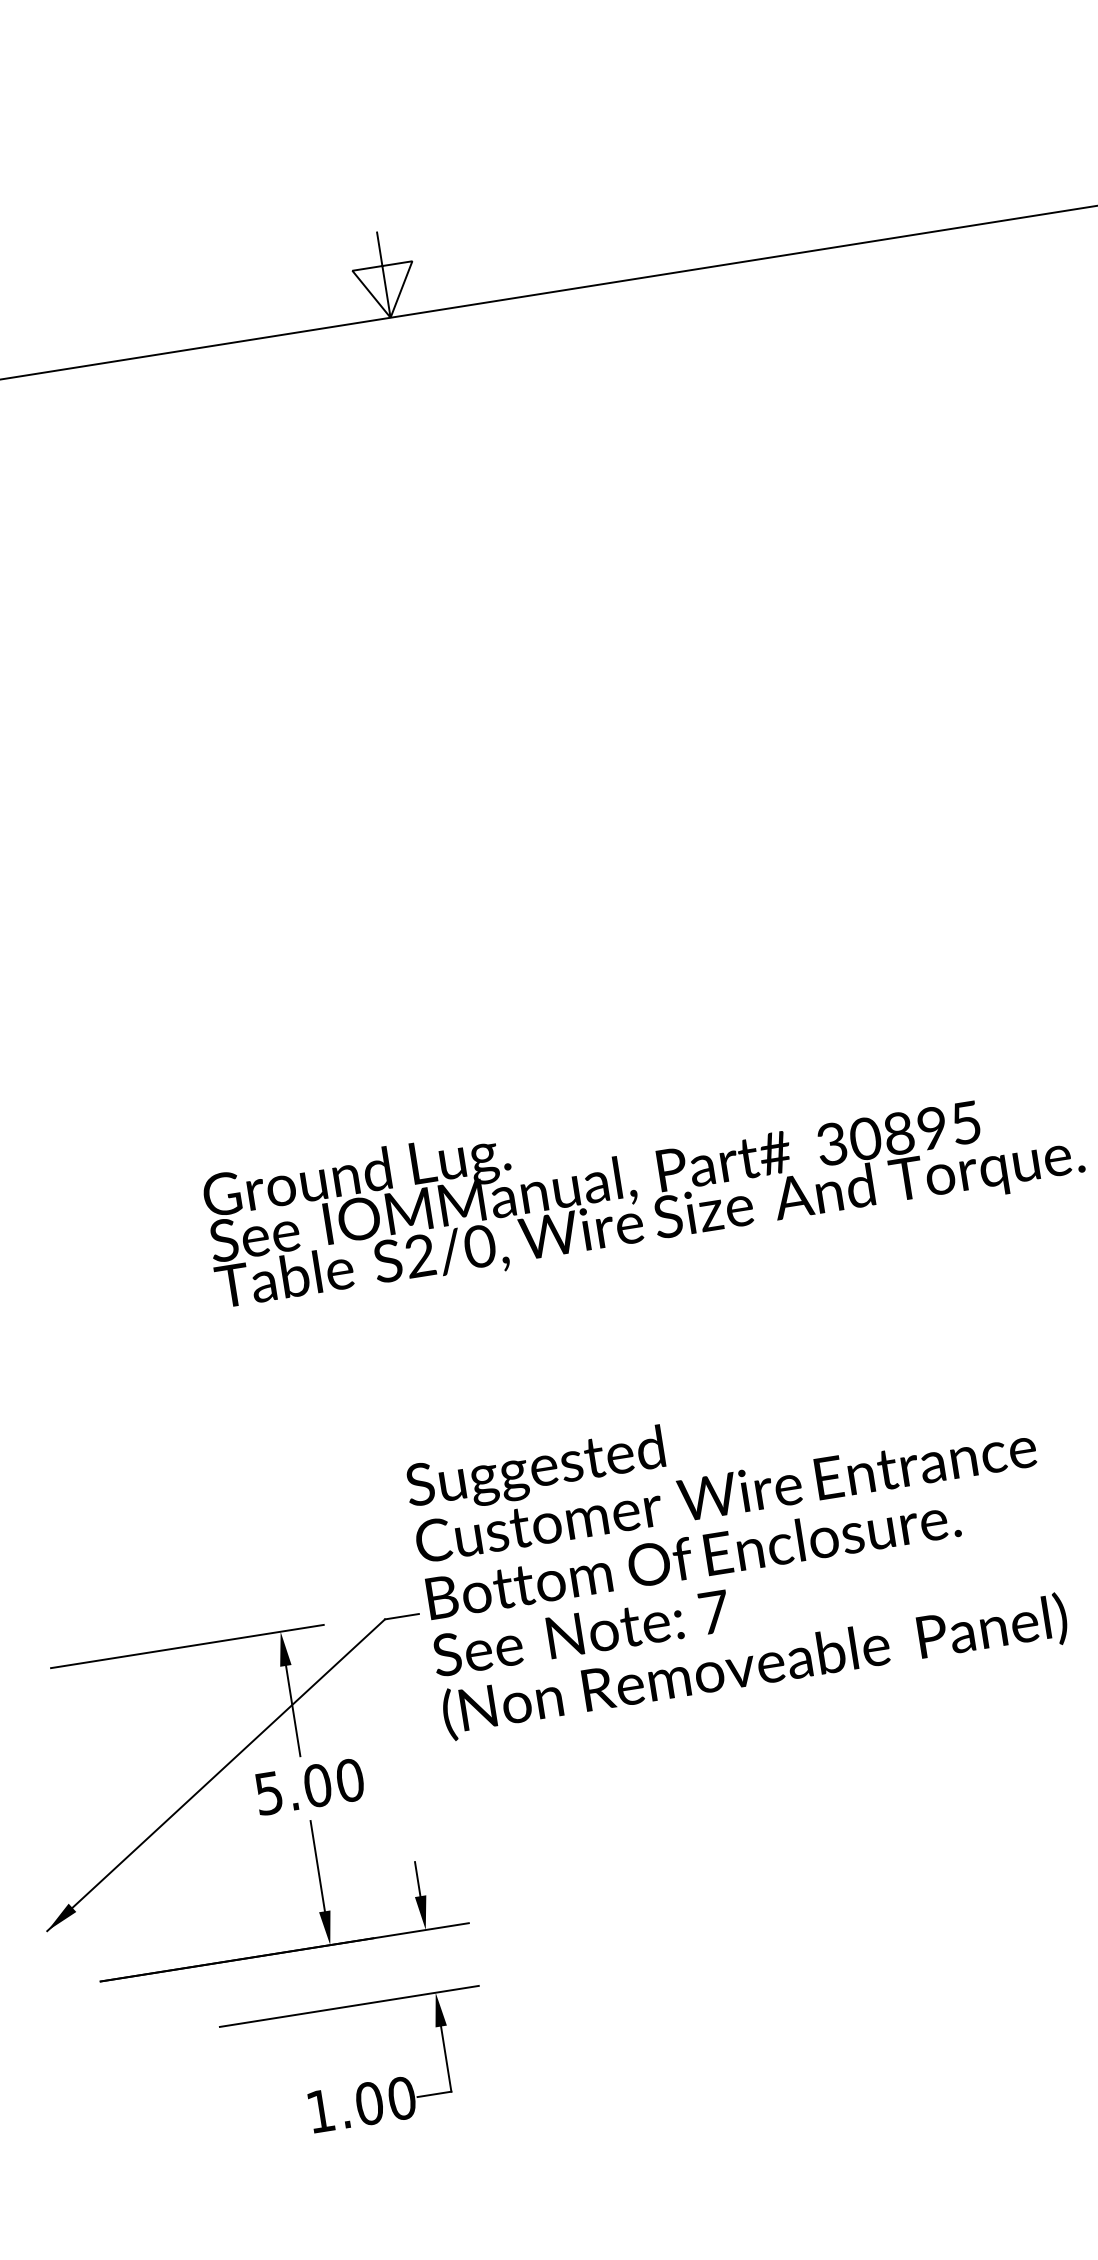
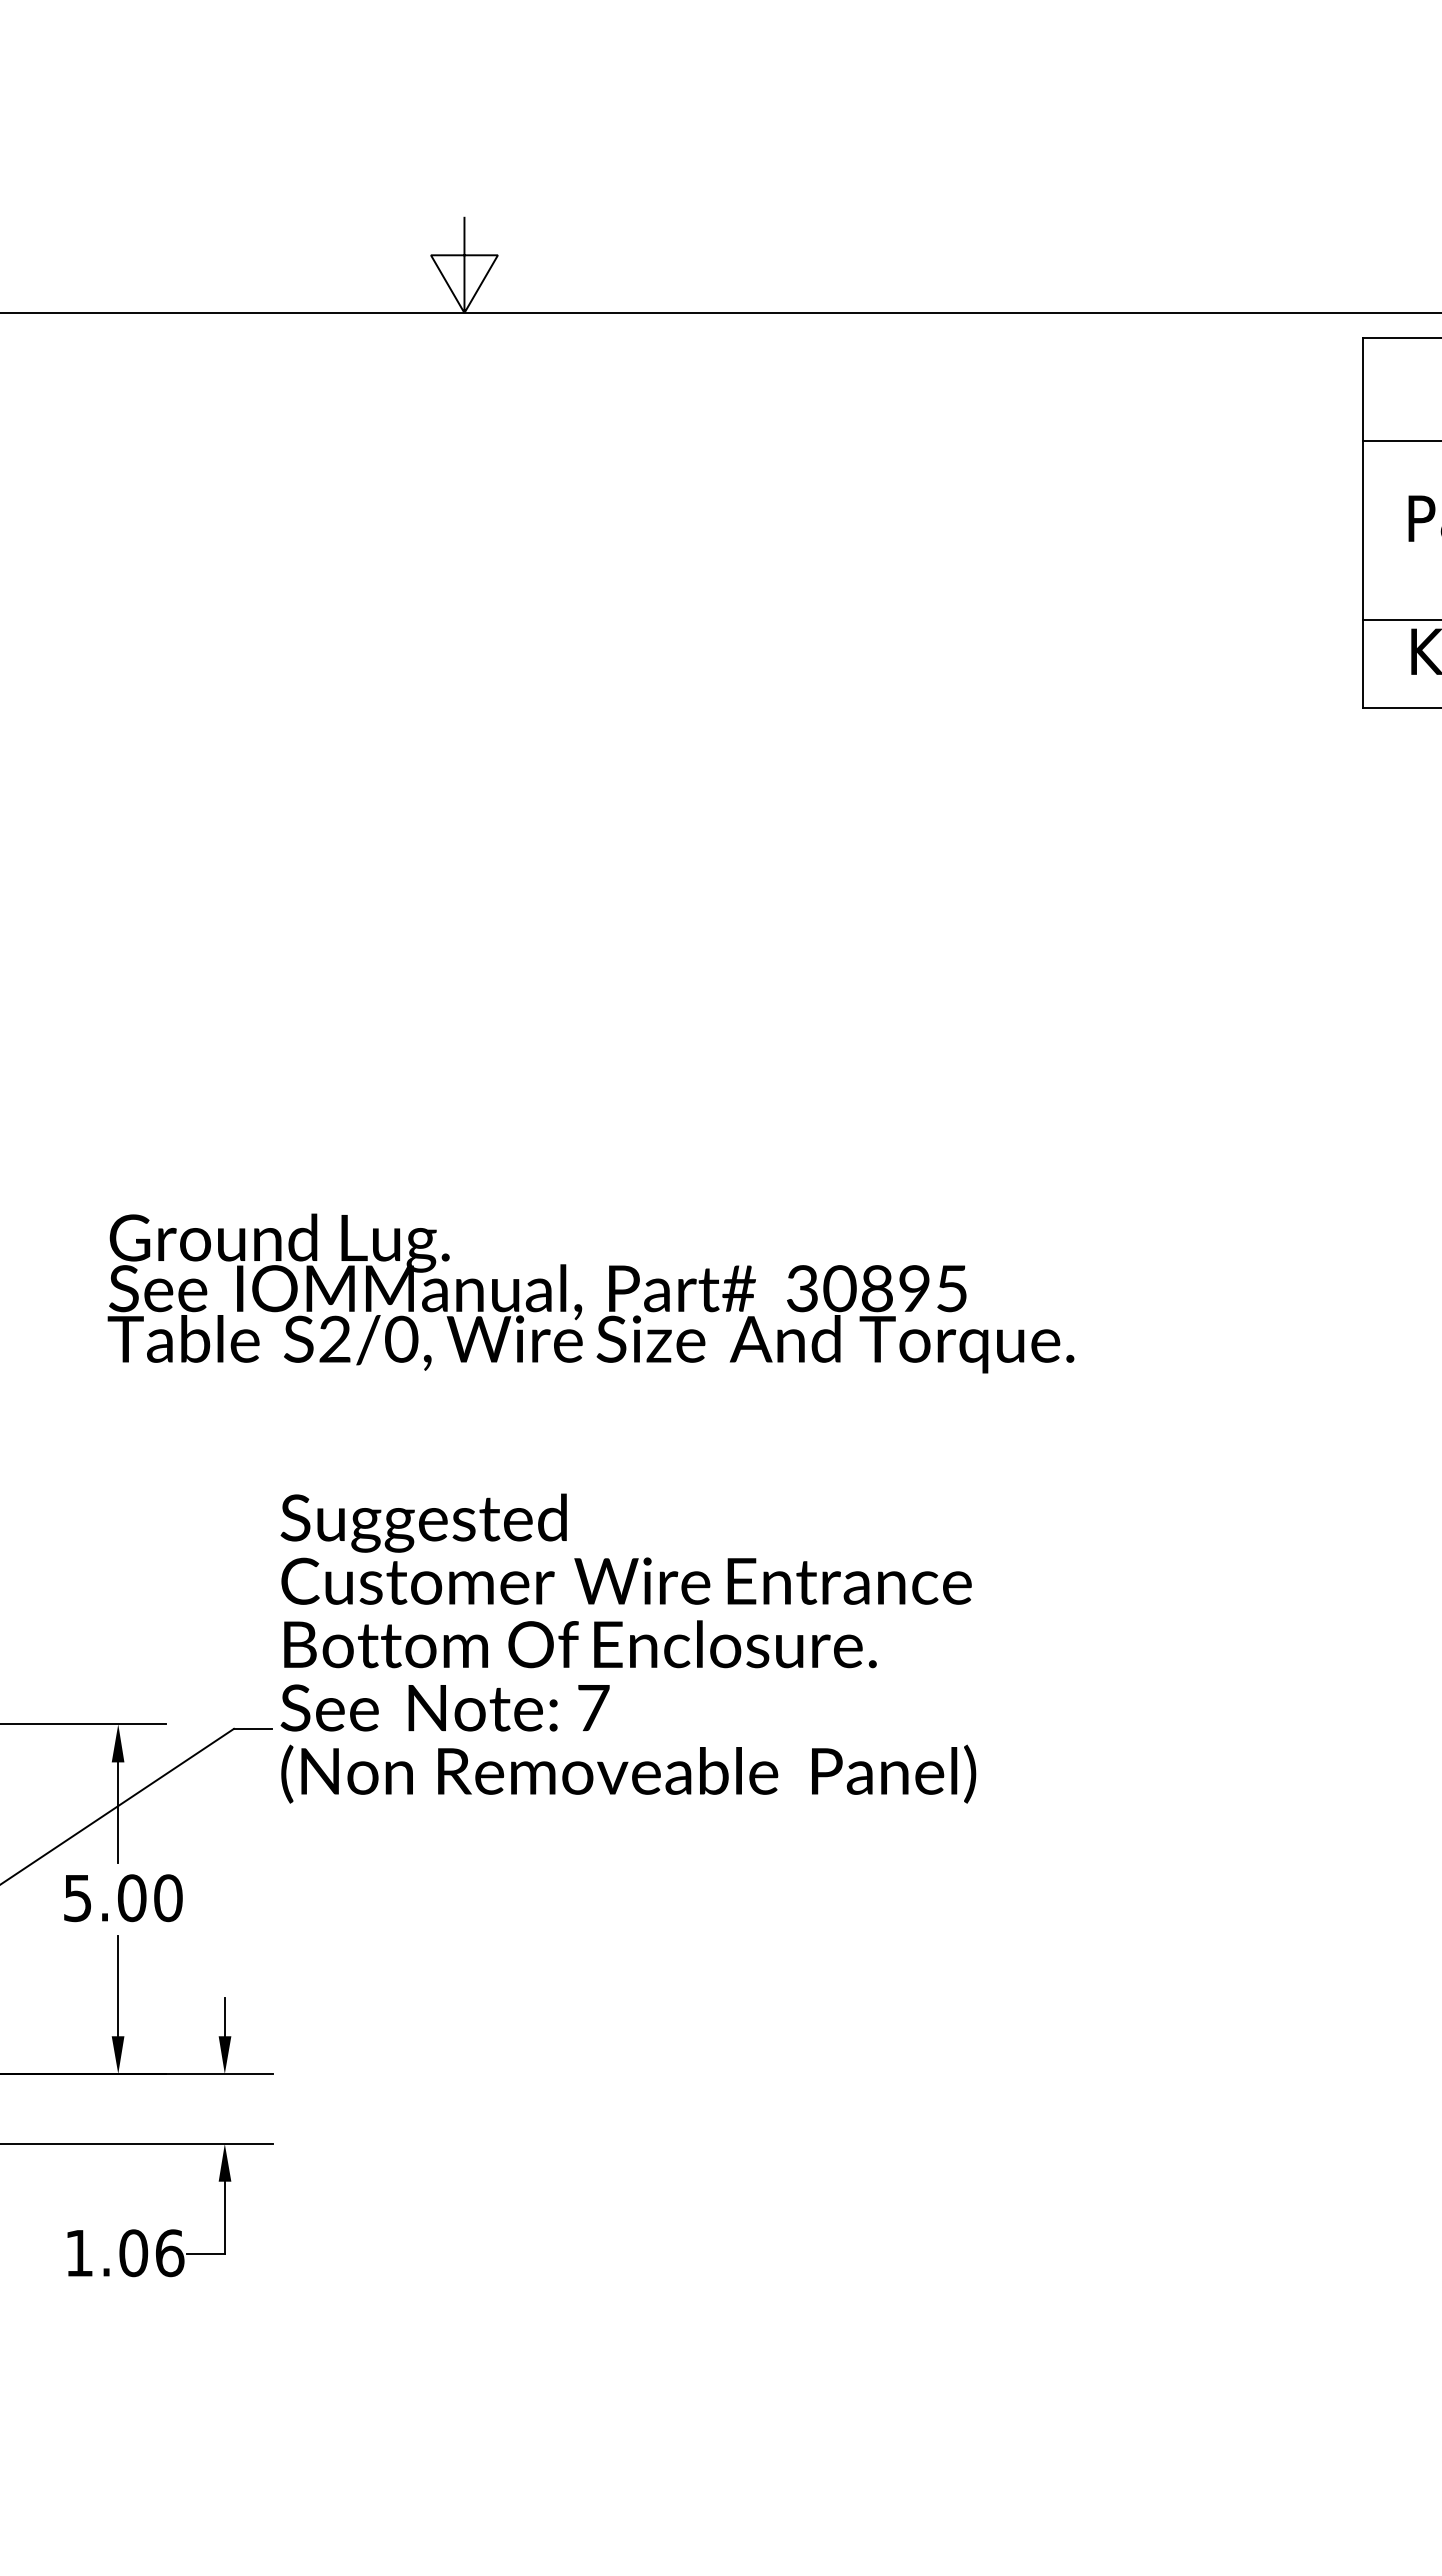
text: (737, 1554) -> (628, 1648), moved
text: (401, 2097) -> (169, 2252), 1.00 -> 1.06

